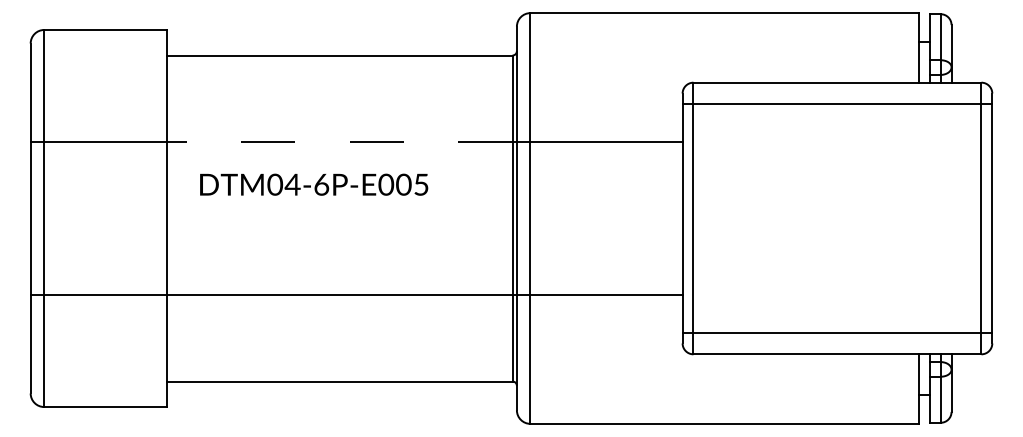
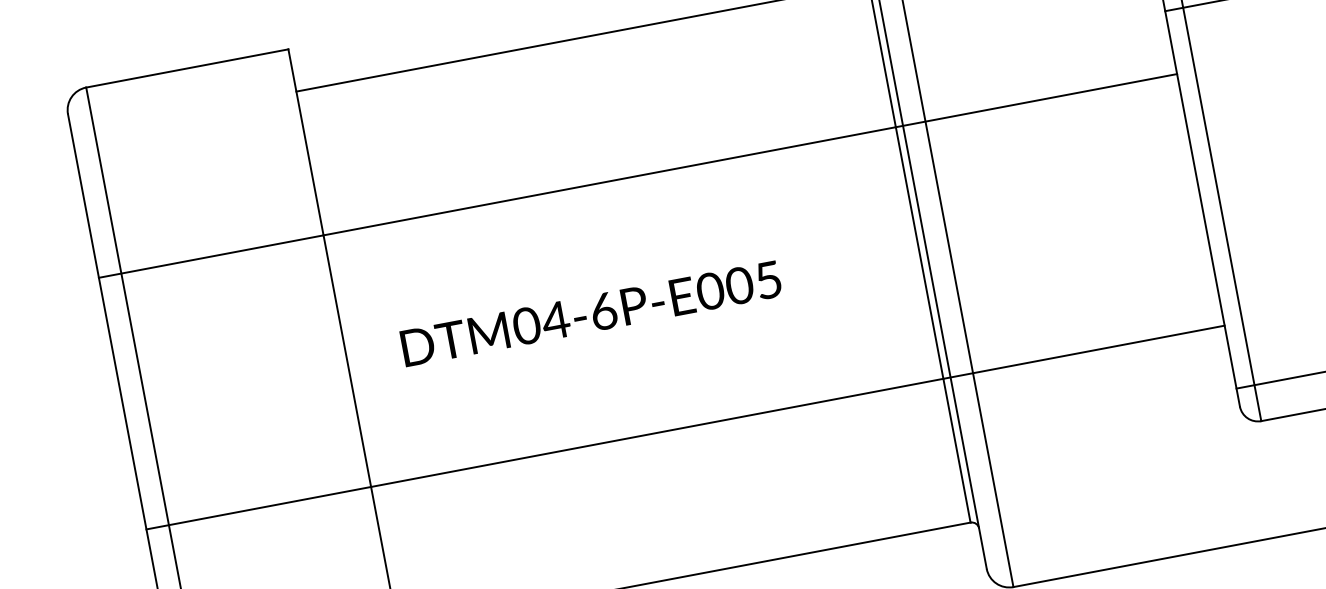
line: (339, 142) -> (609, 181), dashed -> solid
text: (314, 184) -> (591, 313), moved

